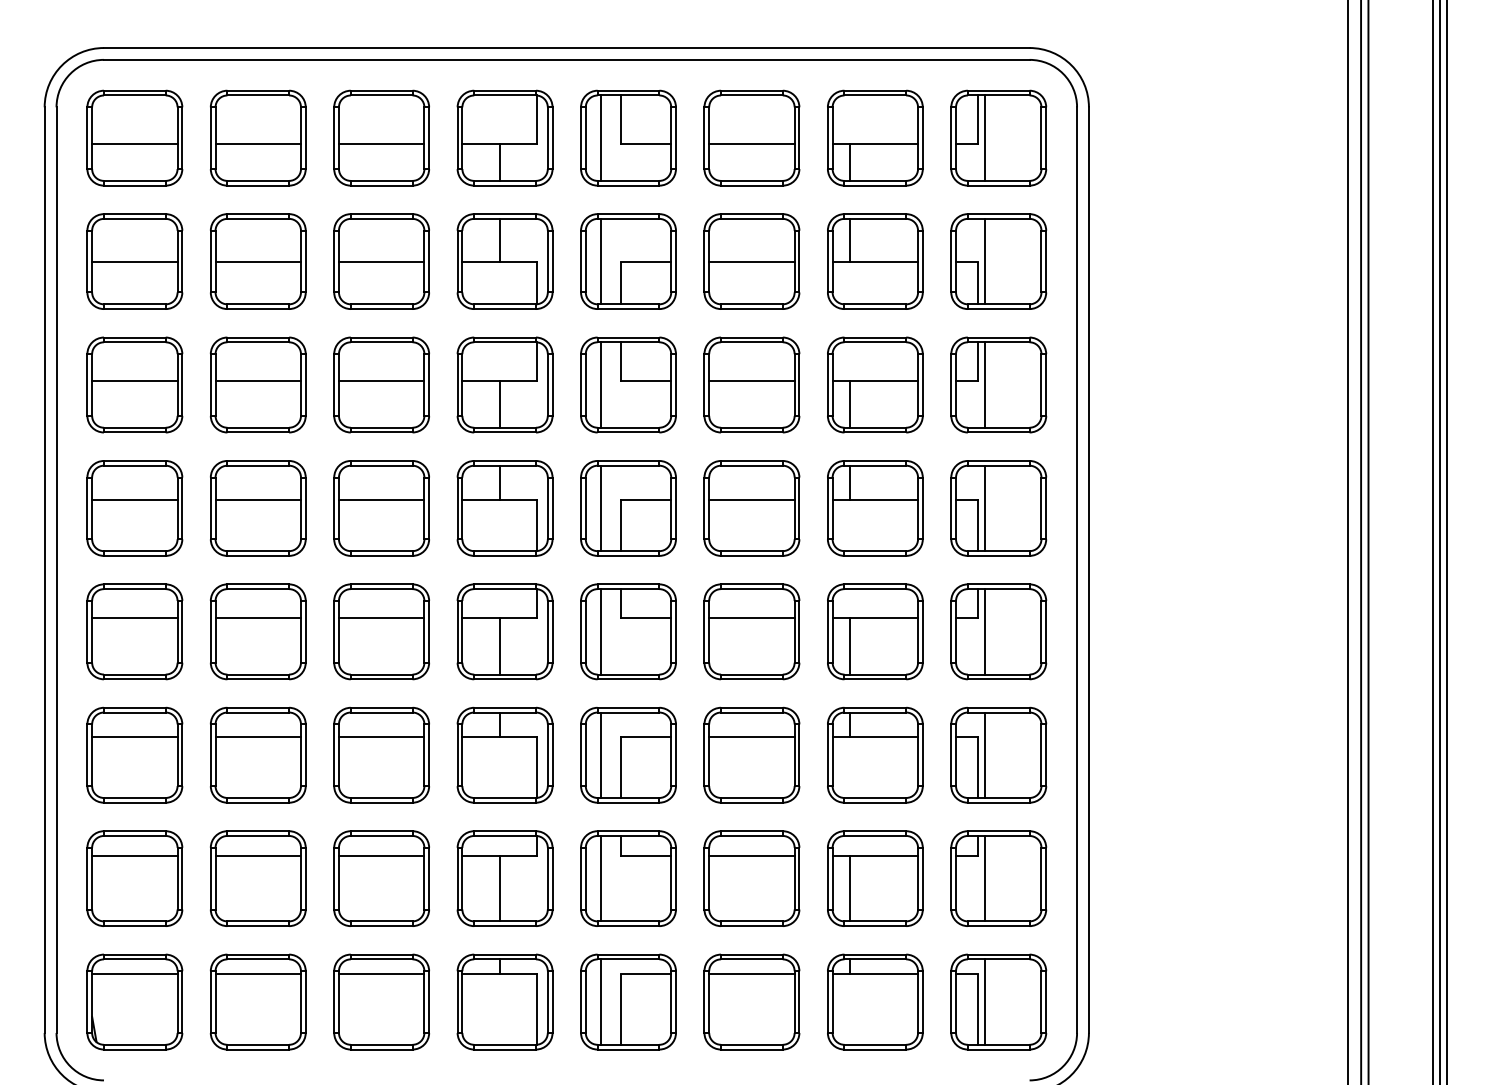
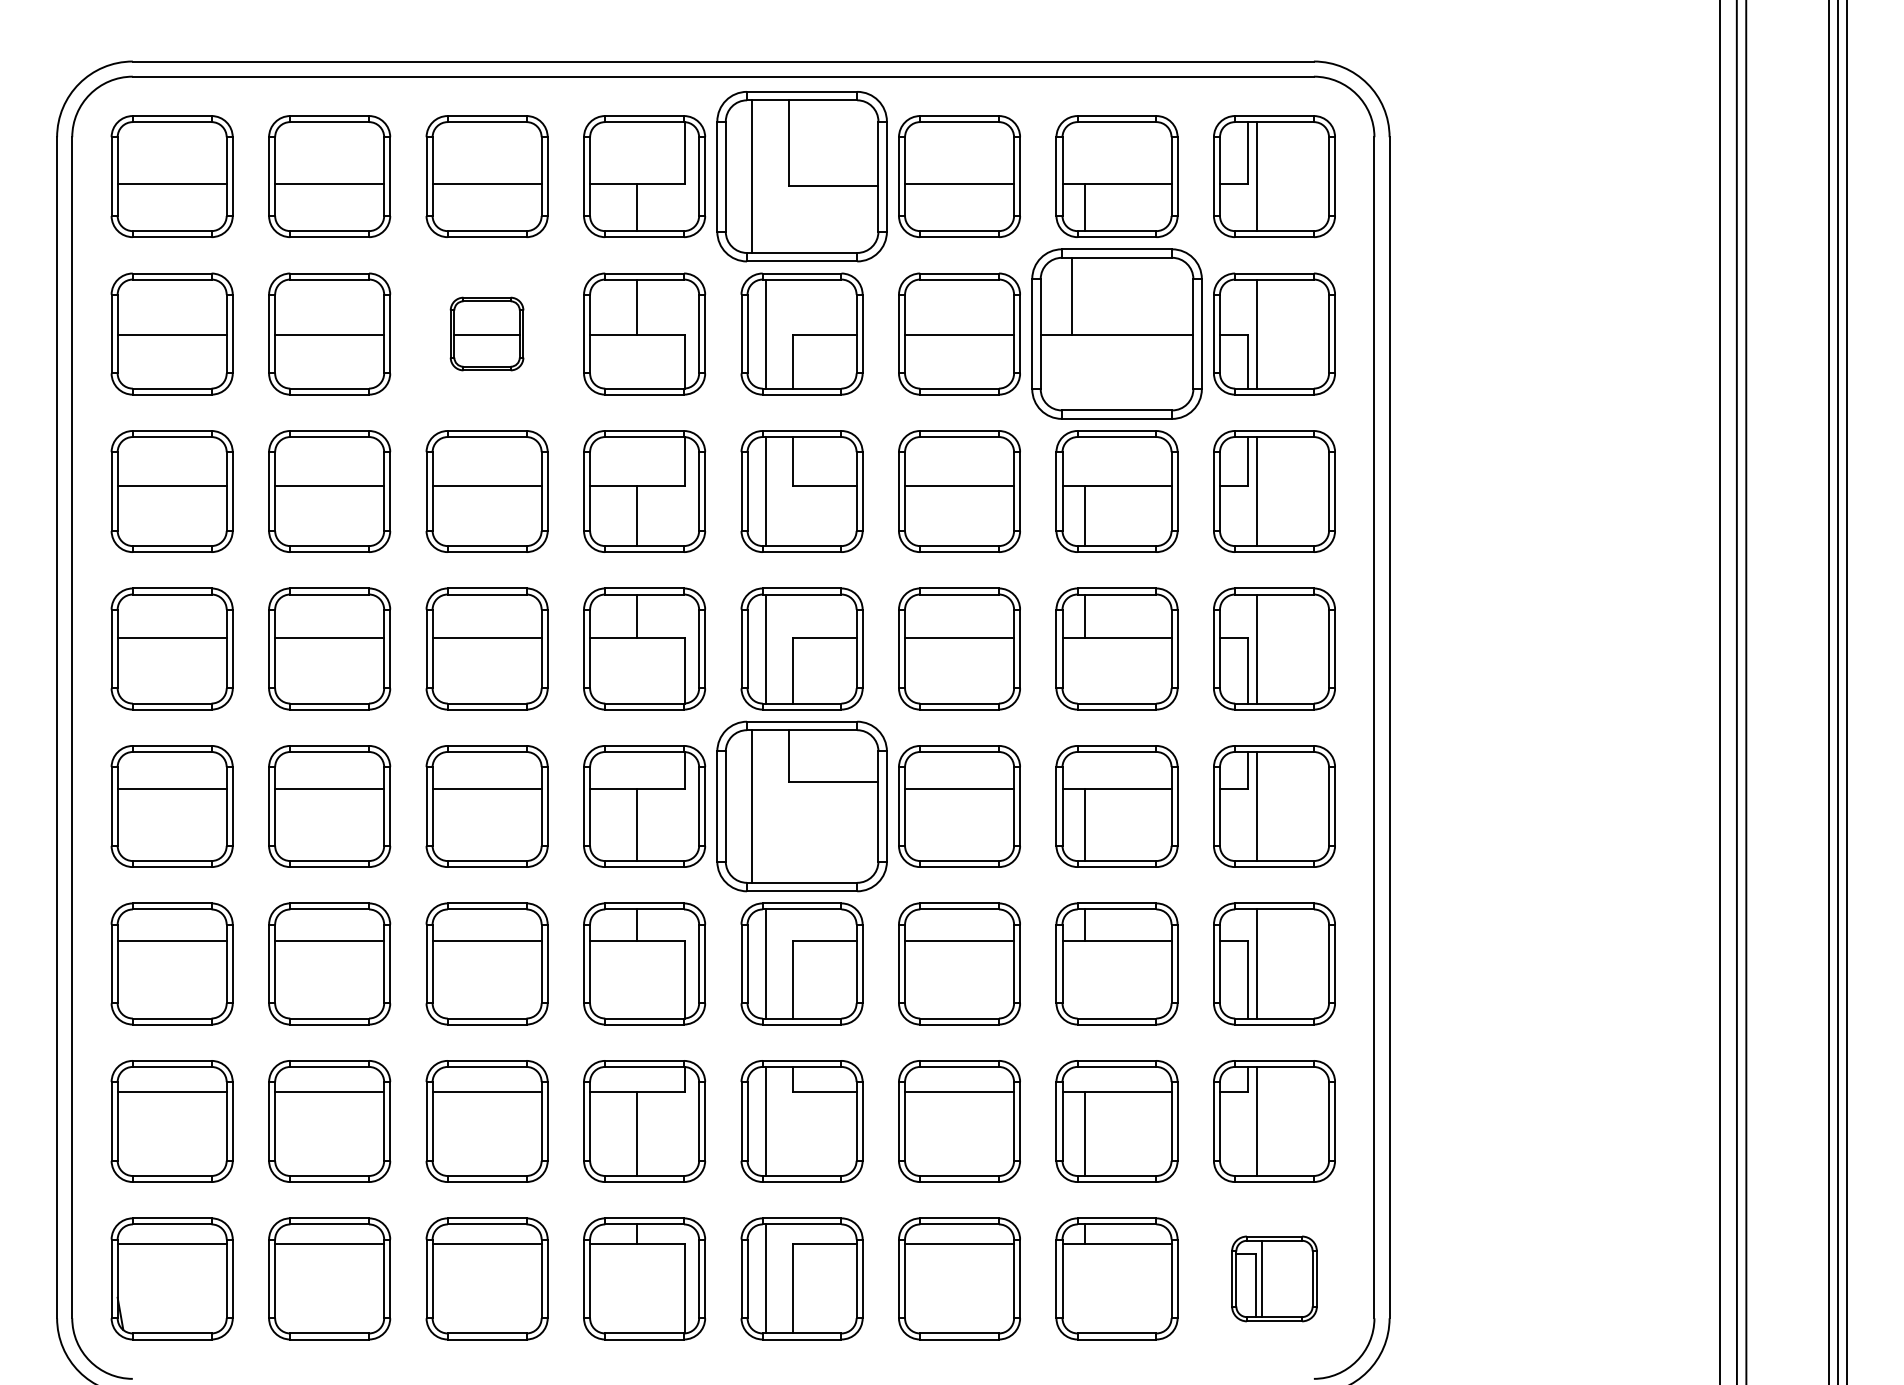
part: (628, 138) -> (801, 176), size x1.4
part: (381, 261) -> (486, 333), size x0.6
part: (874, 261) -> (1116, 333), size x1.4
part: (628, 631) -> (801, 806), size x1.4
part: (998, 1001) -> (1274, 1278), size x0.7

